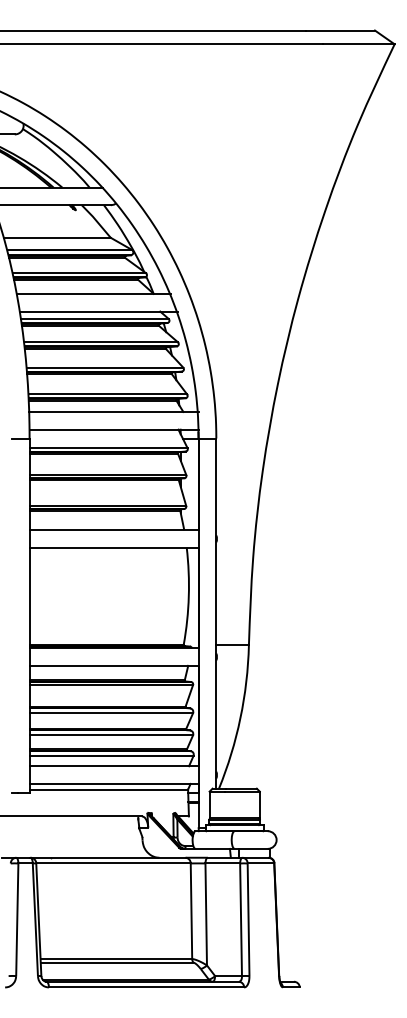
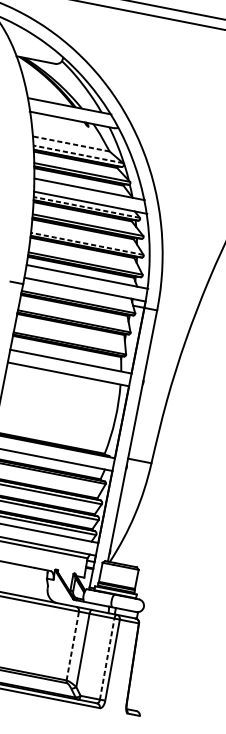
line: (57, 237) -> (71, 143), solid -> dashed
line: (69, 249) -> (78, 154), solid -> dashed
line: (94, 318) -> (86, 207), solid -> dashed
line: (104, 367) -> (86, 243), solid -> dashed
line: (191, 911) -> (72, 646), solid -> dashed
line: (241, 919) -> (107, 659), solid -> dashed

